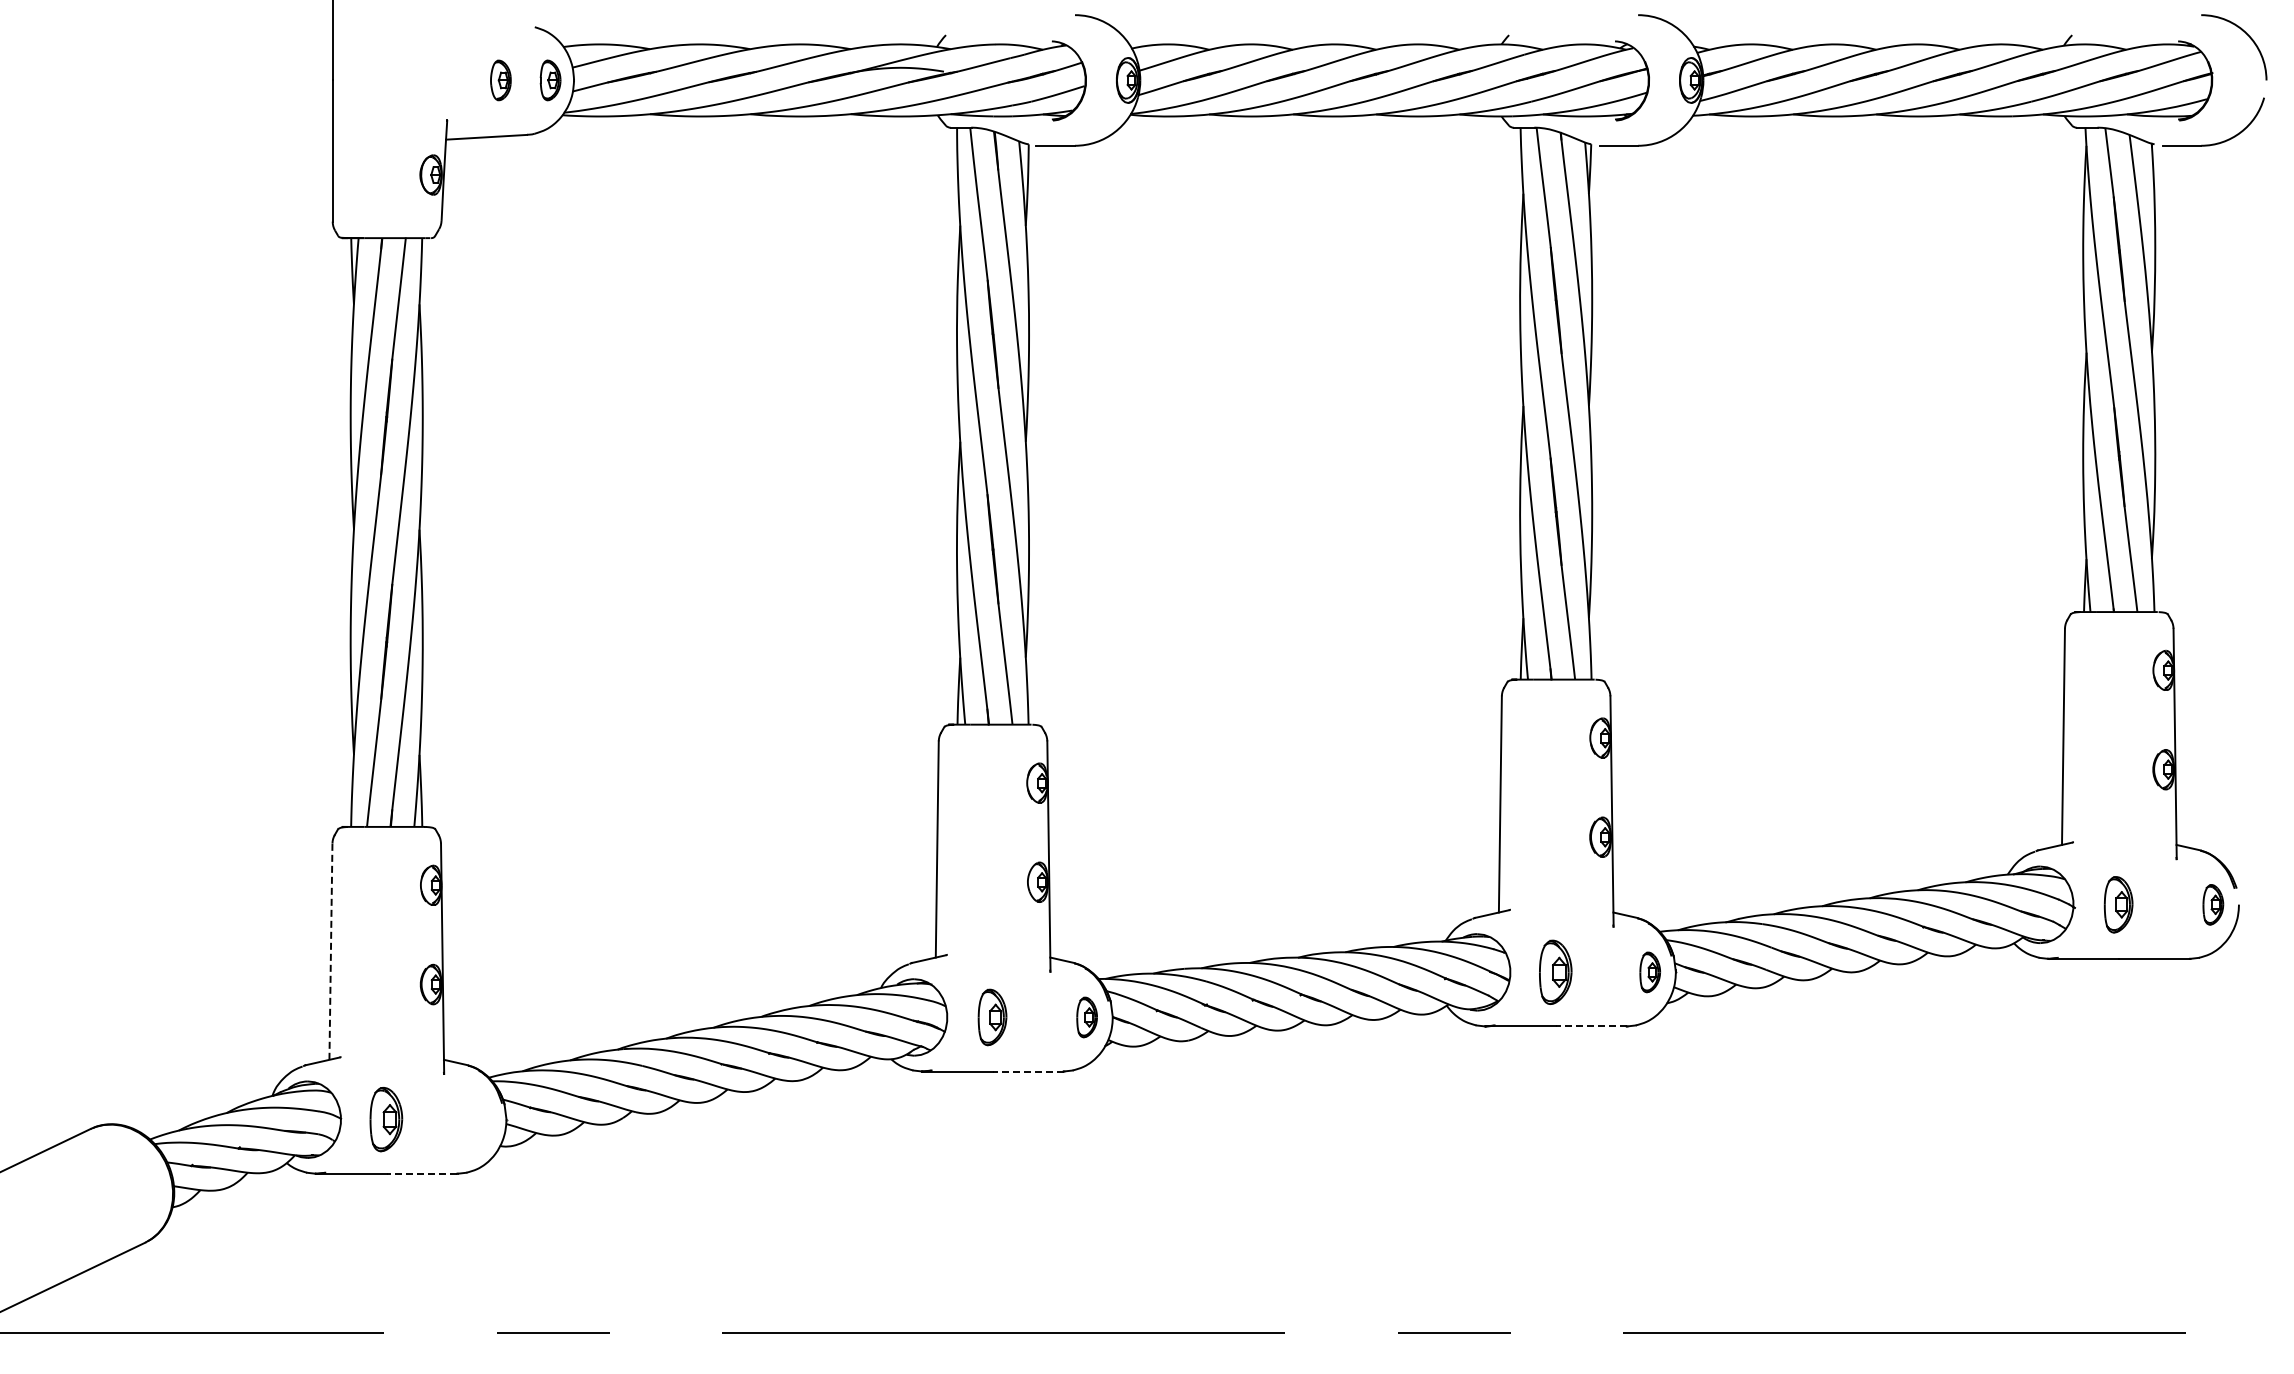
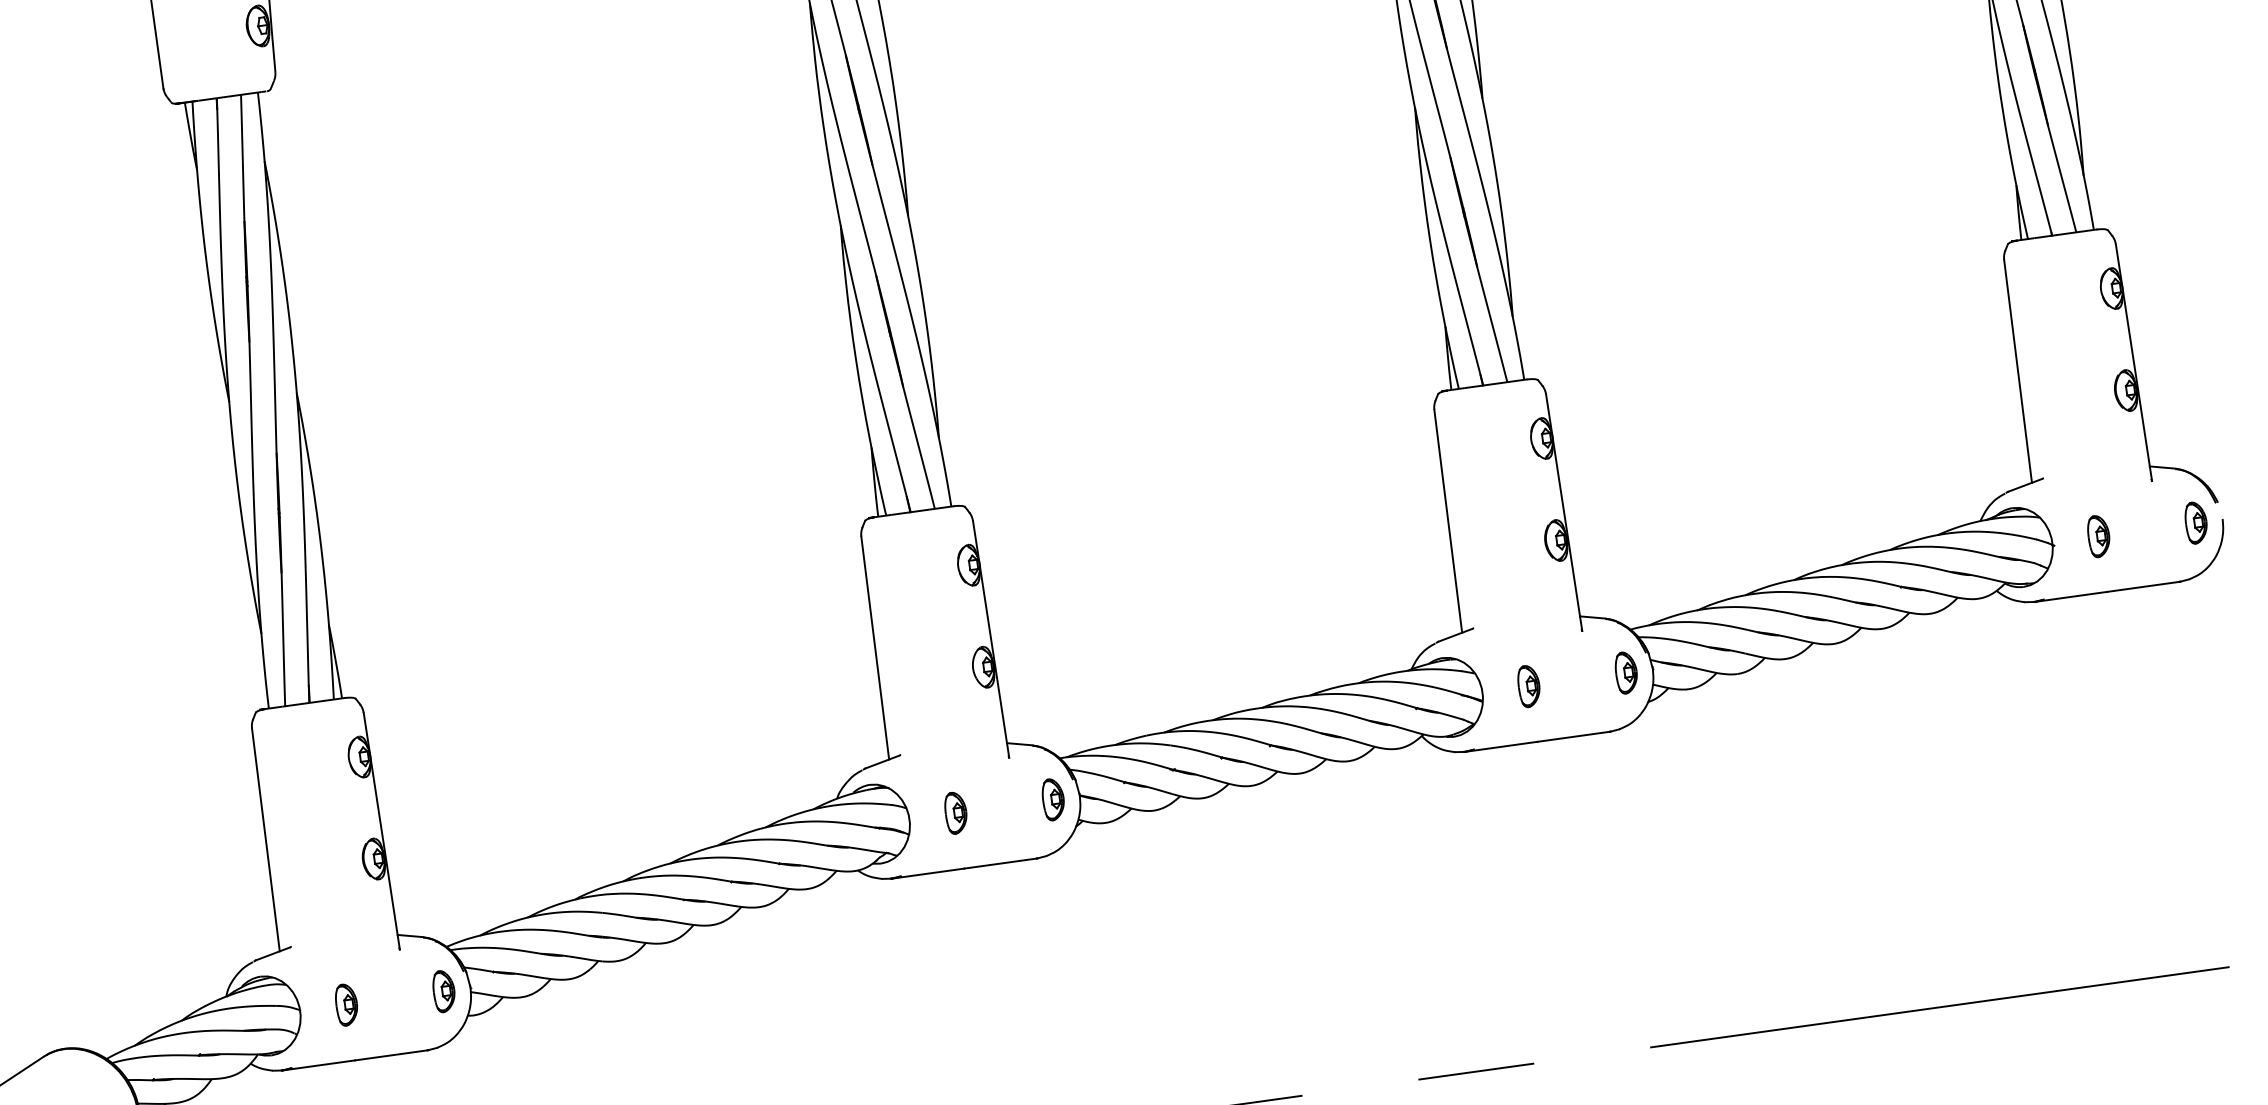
part: (2118, 904) -> (2098, 536), size x0.71
line: (330, 951) -> (265, 839), dashed -> solid
part: (1555, 972) -> (1528, 686), size x0.62
part: (992, 1017) -> (956, 813), size x0.71
line: (1590, 1026) -> (1572, 736), dashed -> solid
line: (1027, 1071) -> (999, 863), dashed -> solid
part: (385, 1119) -> (345, 1004), size x0.62
part: (480, 1119) -> (443, 991), added
line: (421, 1173) -> (390, 1055), dashed -> solid

